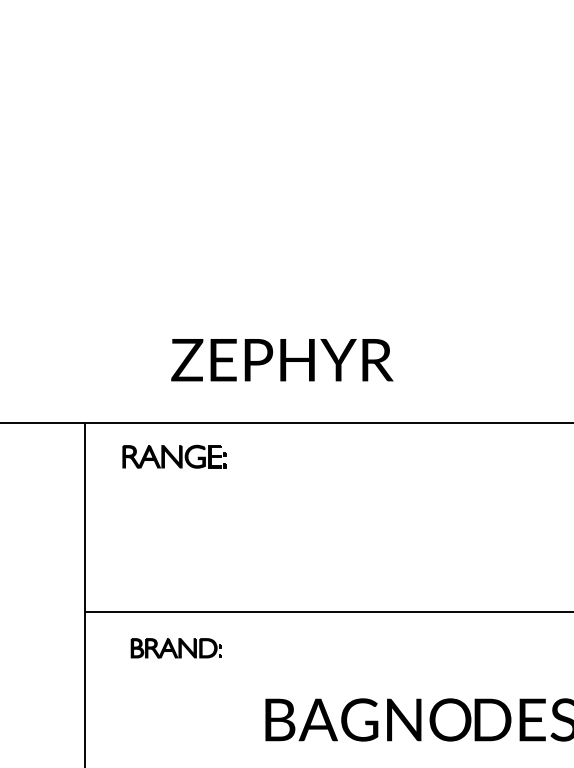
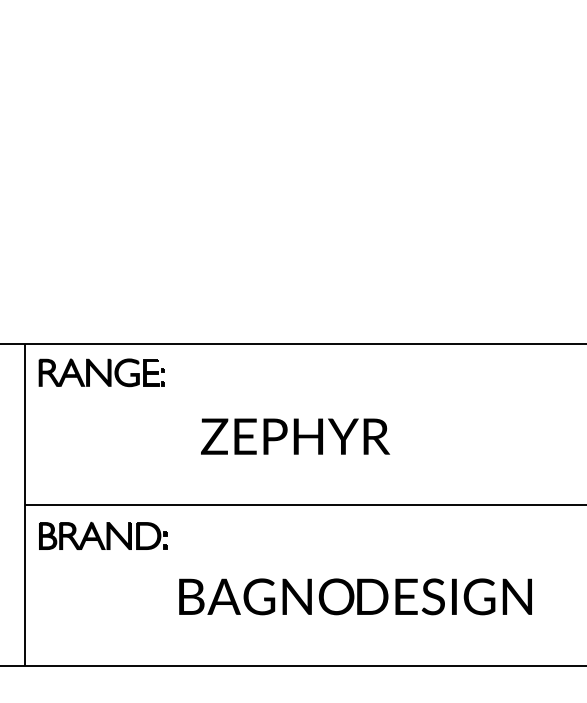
text: (282, 359) -> (295, 436), moved
part: (174, 456) -> (101, 372), size x1.43
part: (176, 647) -> (103, 535), size x1.67

